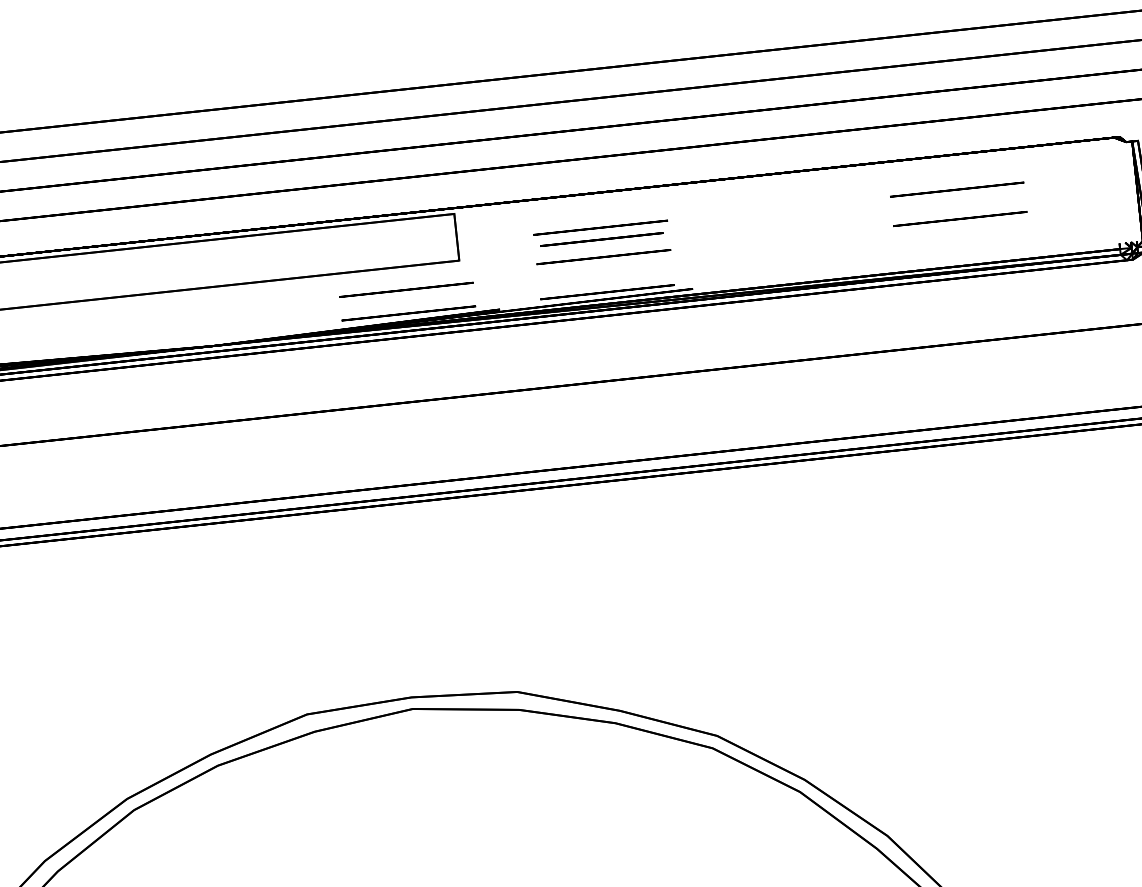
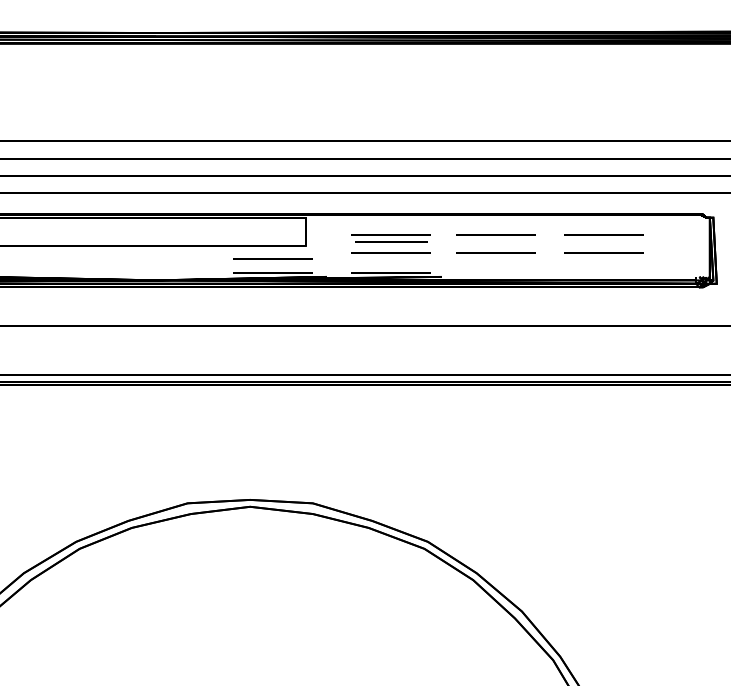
line: (775, 208) -> (495, 234), added
line: (778, 238) -> (495, 252), added

